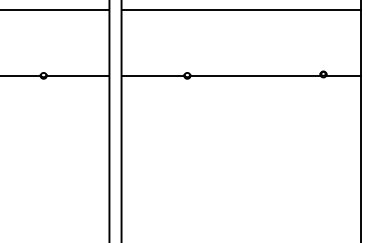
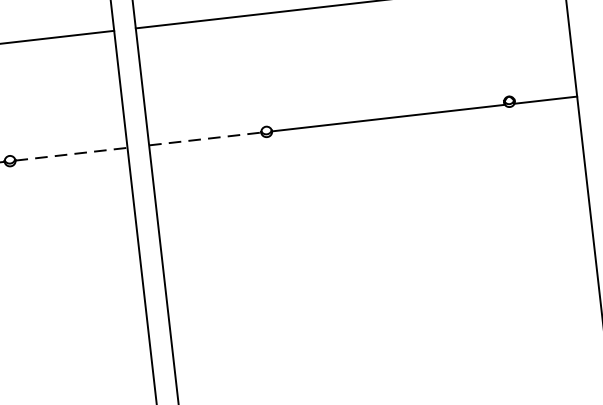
line: (78, 75) -> (72, 153), solid -> dashed
line: (153, 75) -> (206, 138), solid -> dashed

